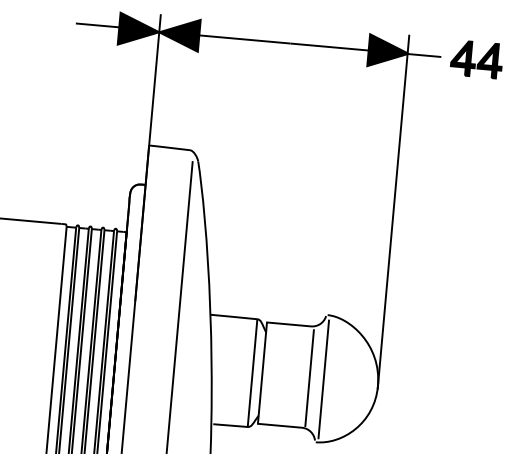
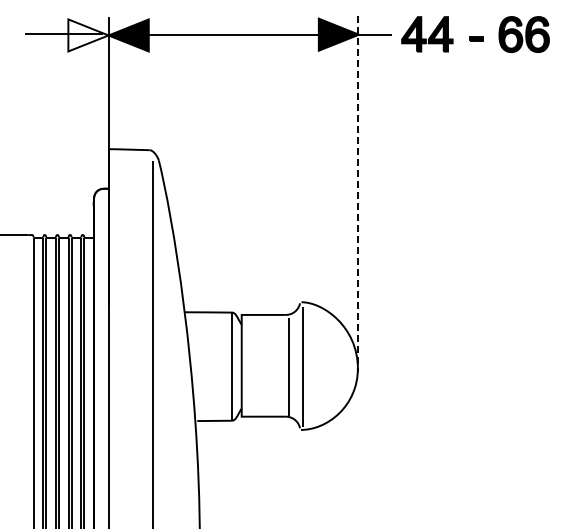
fill: (139, 30) -> (88, 35), removed
line: (393, 212) -> (357, 194), solid -> dashed

